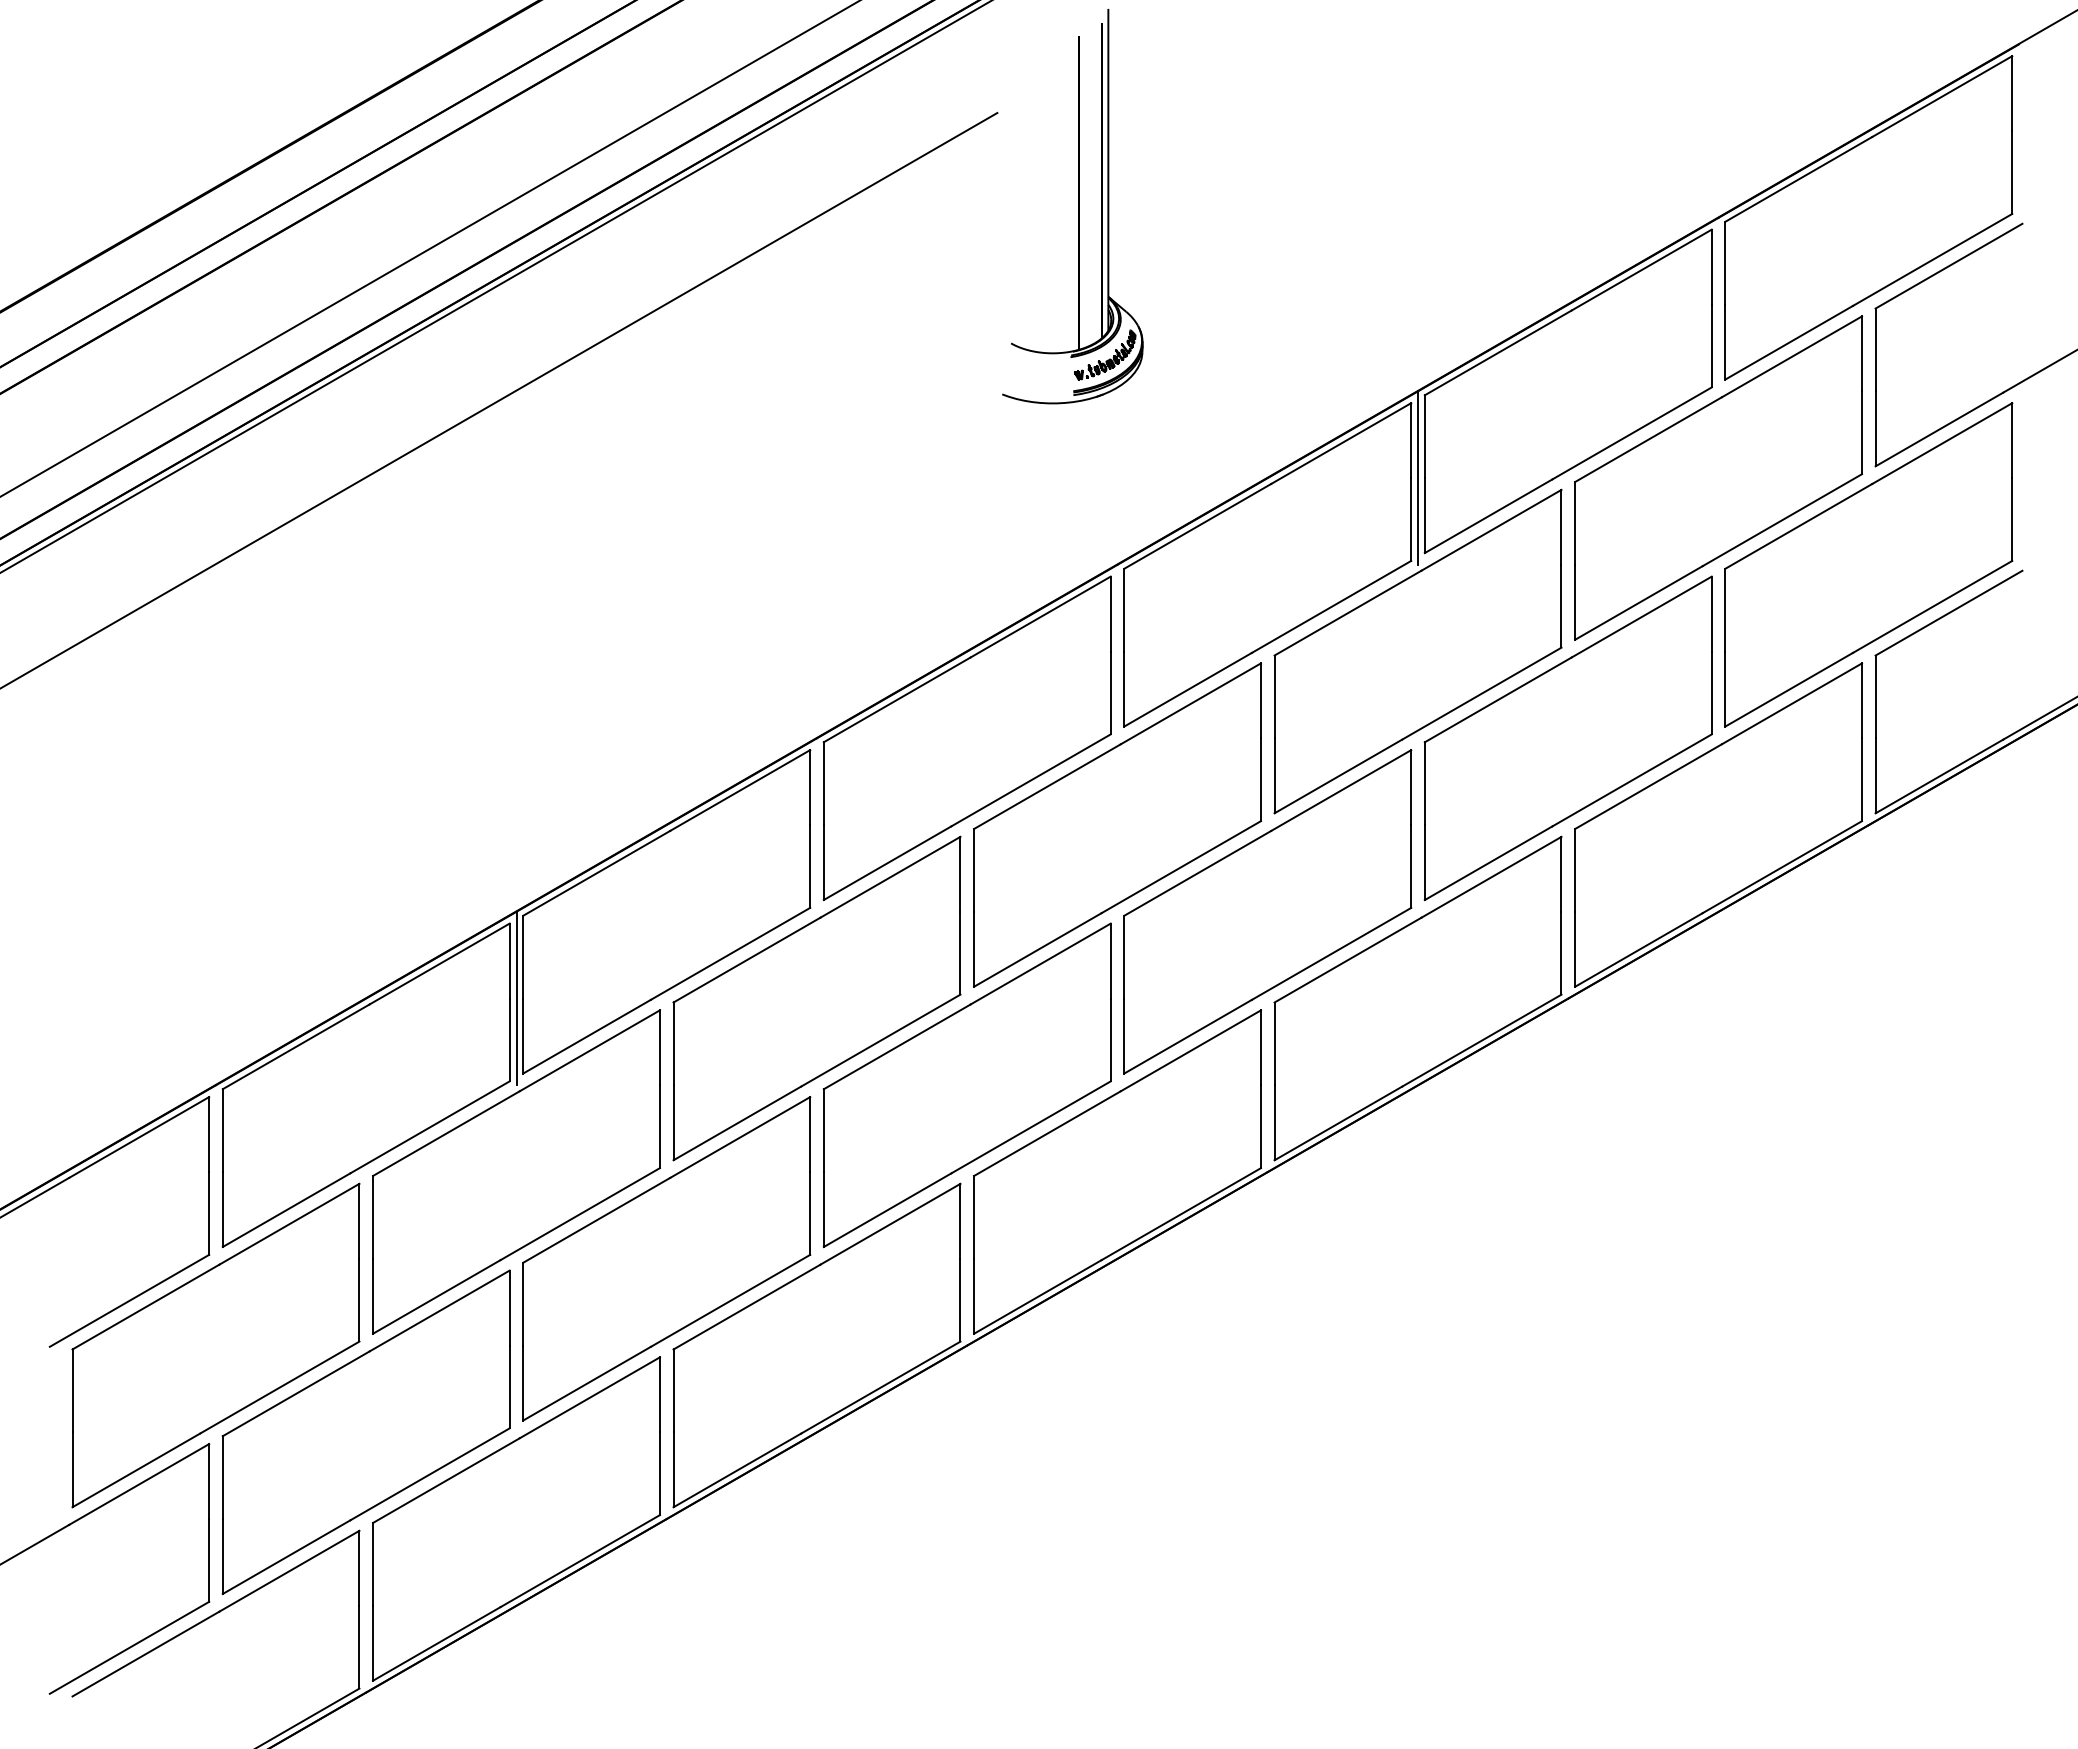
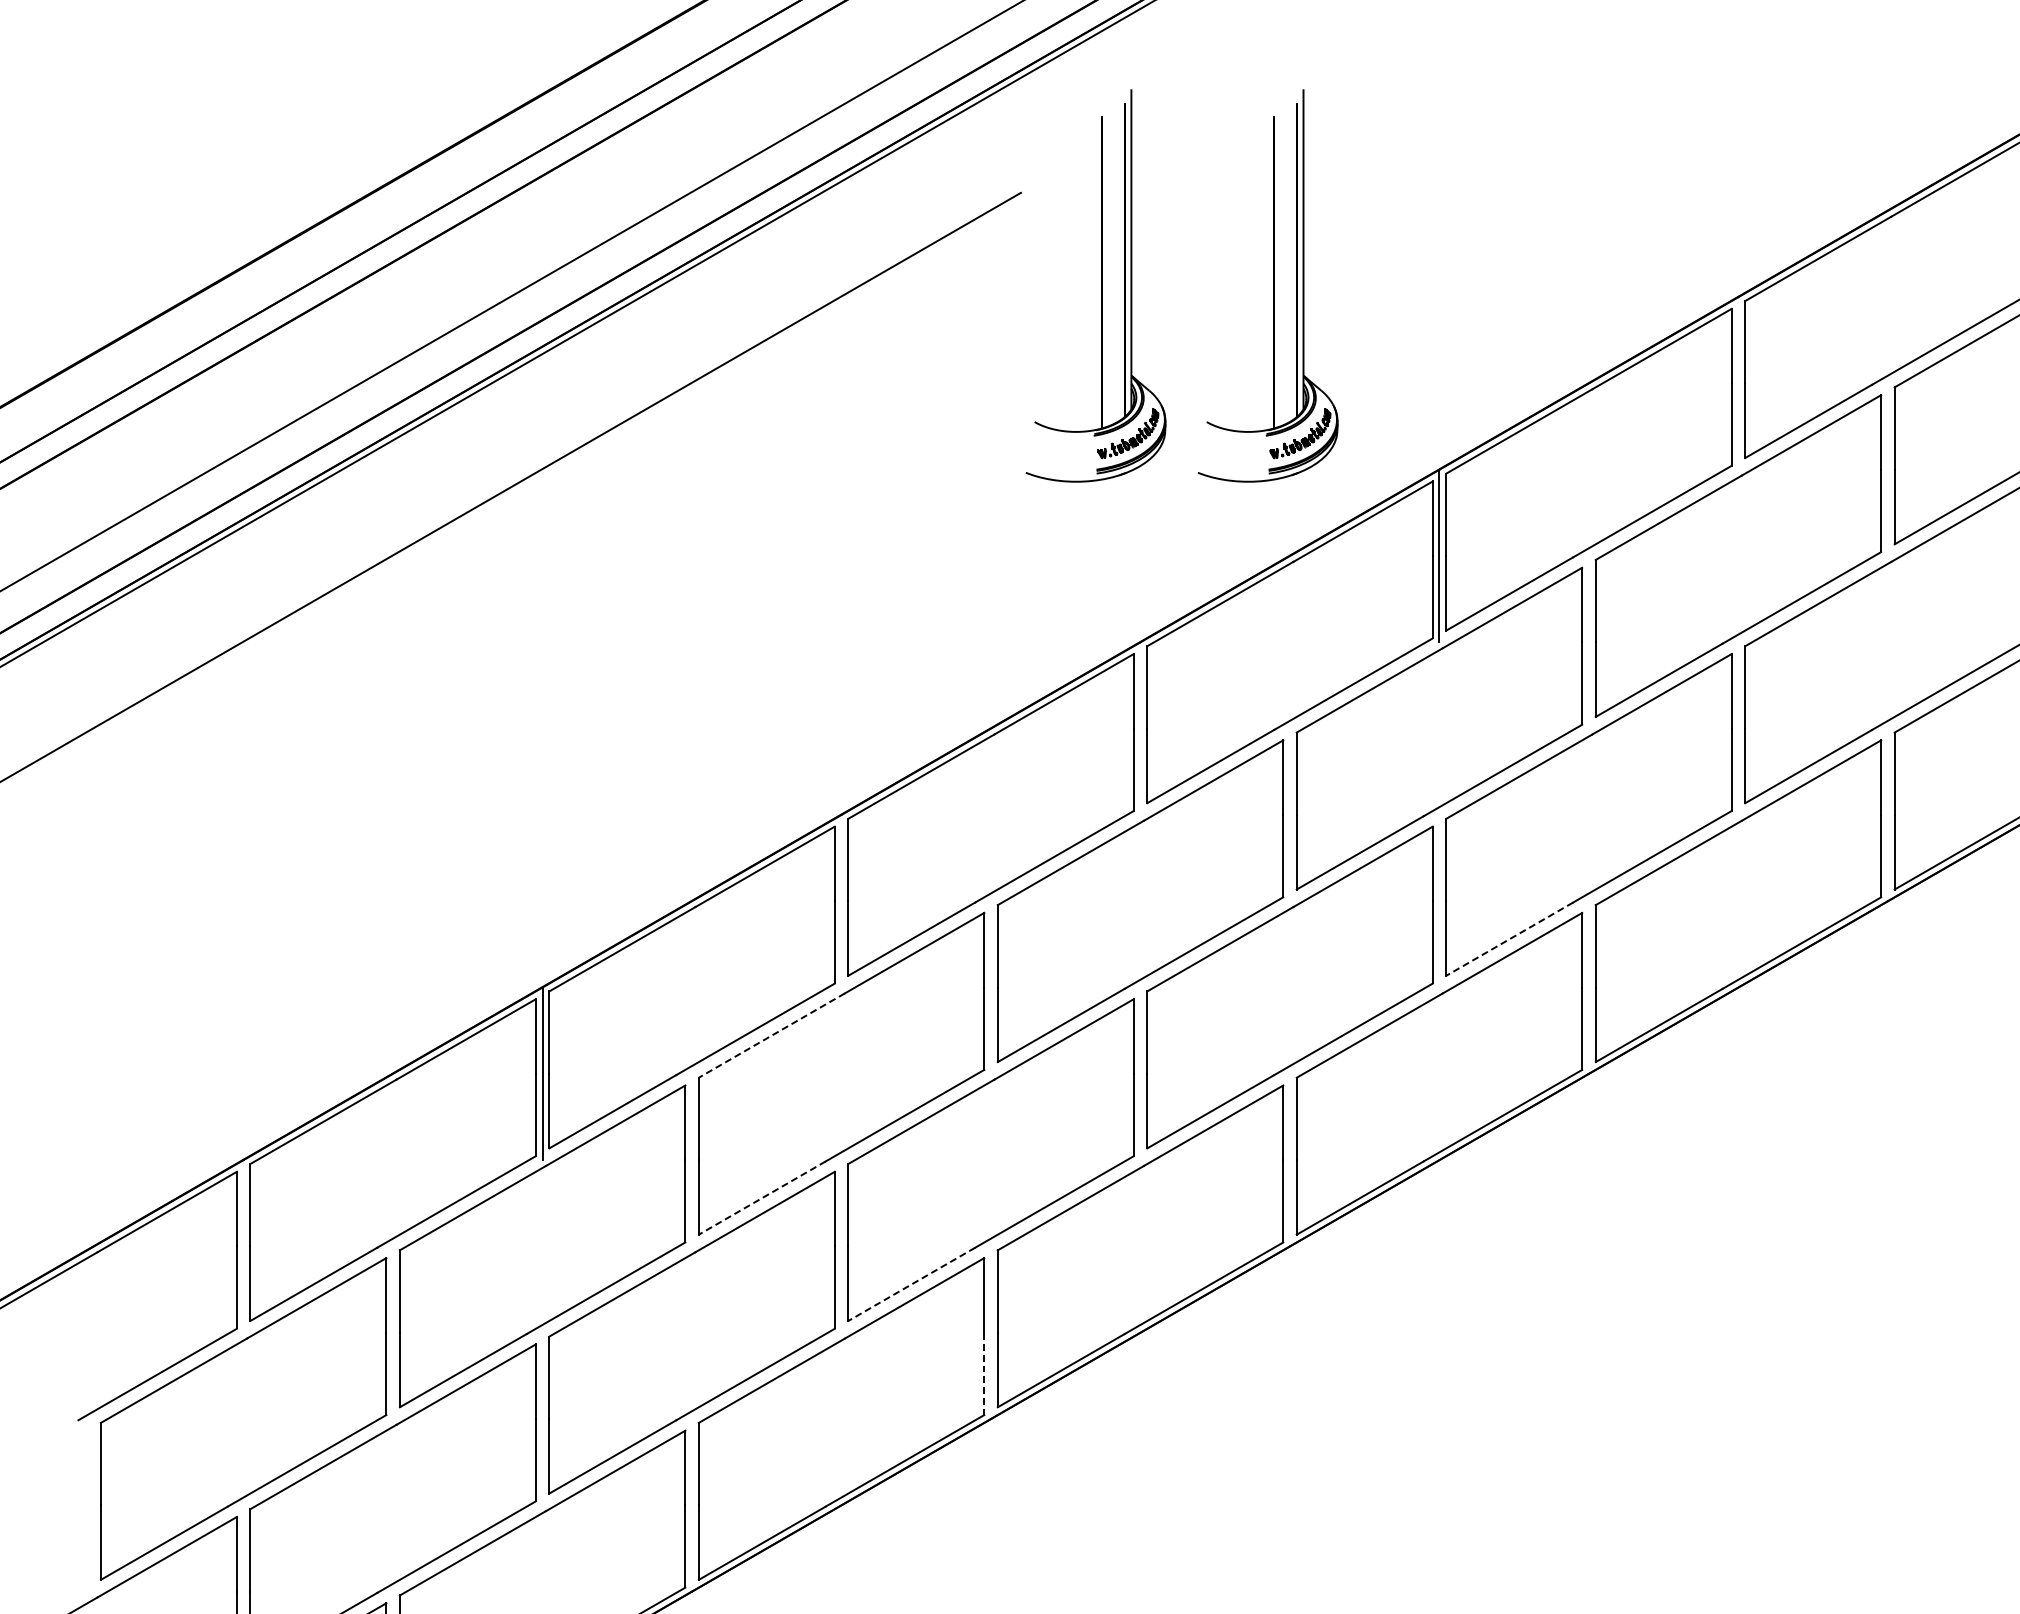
part: (1245, 206) -> (1267, 285), added
line: (1488, 863) -> (1509, 939), solid -> dashed
line: (746, 960) -> (771, 1035), solid -> dashed
line: (737, 1123) -> (762, 1198), solid -> dashed
line: (887, 1210) -> (911, 1284), solid -> dashed
line: (960, 1300) -> (984, 1374), solid -> dashed

